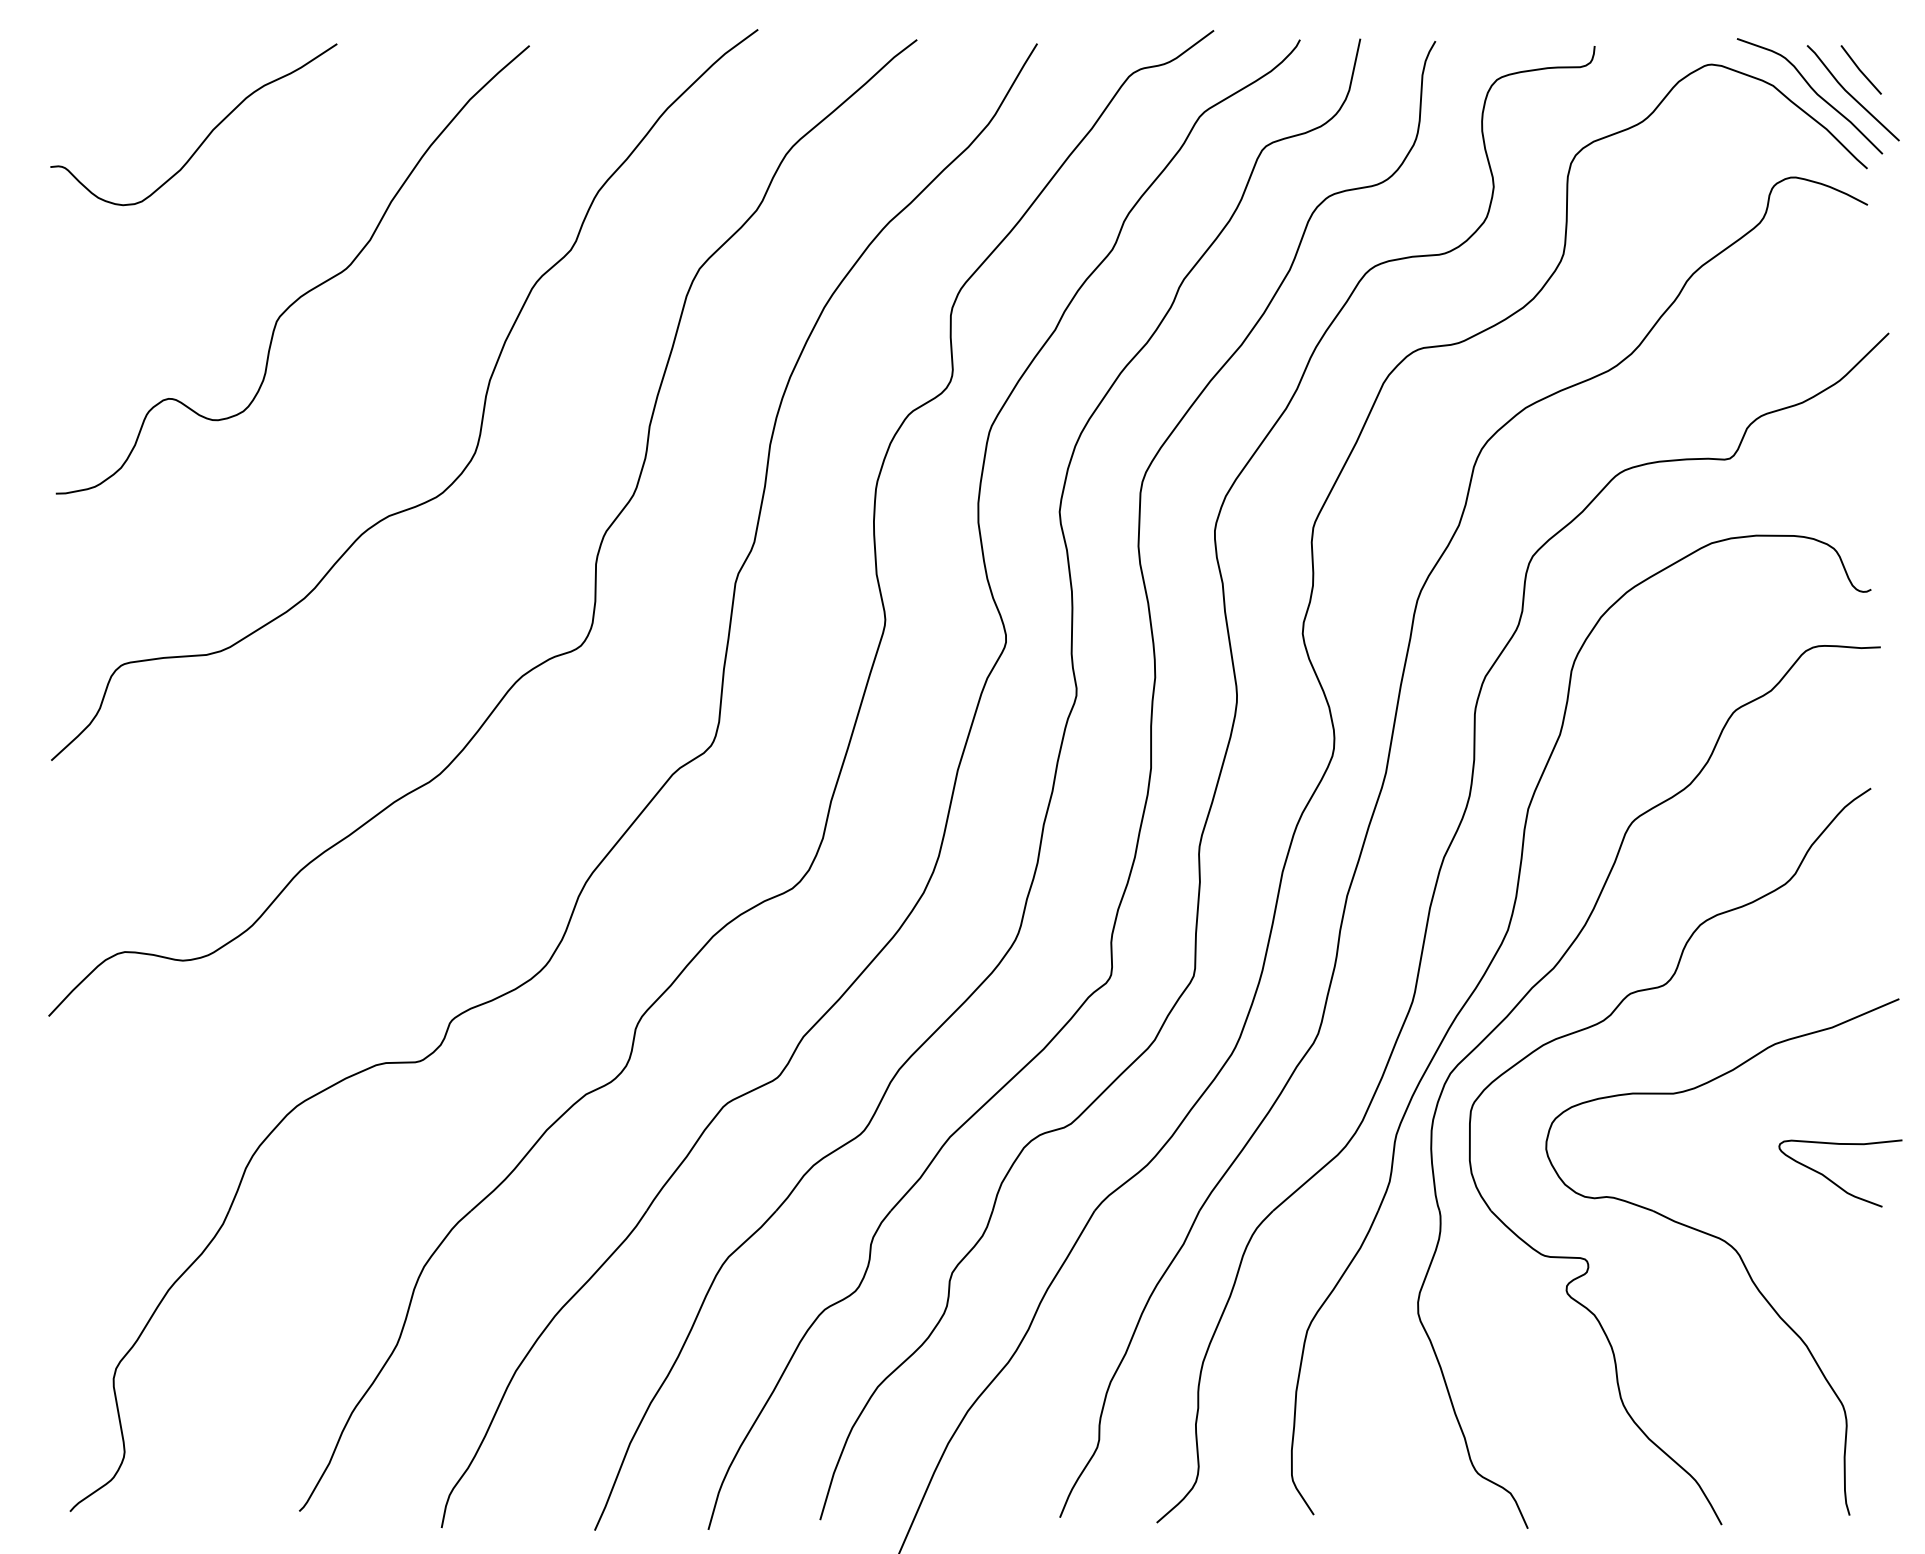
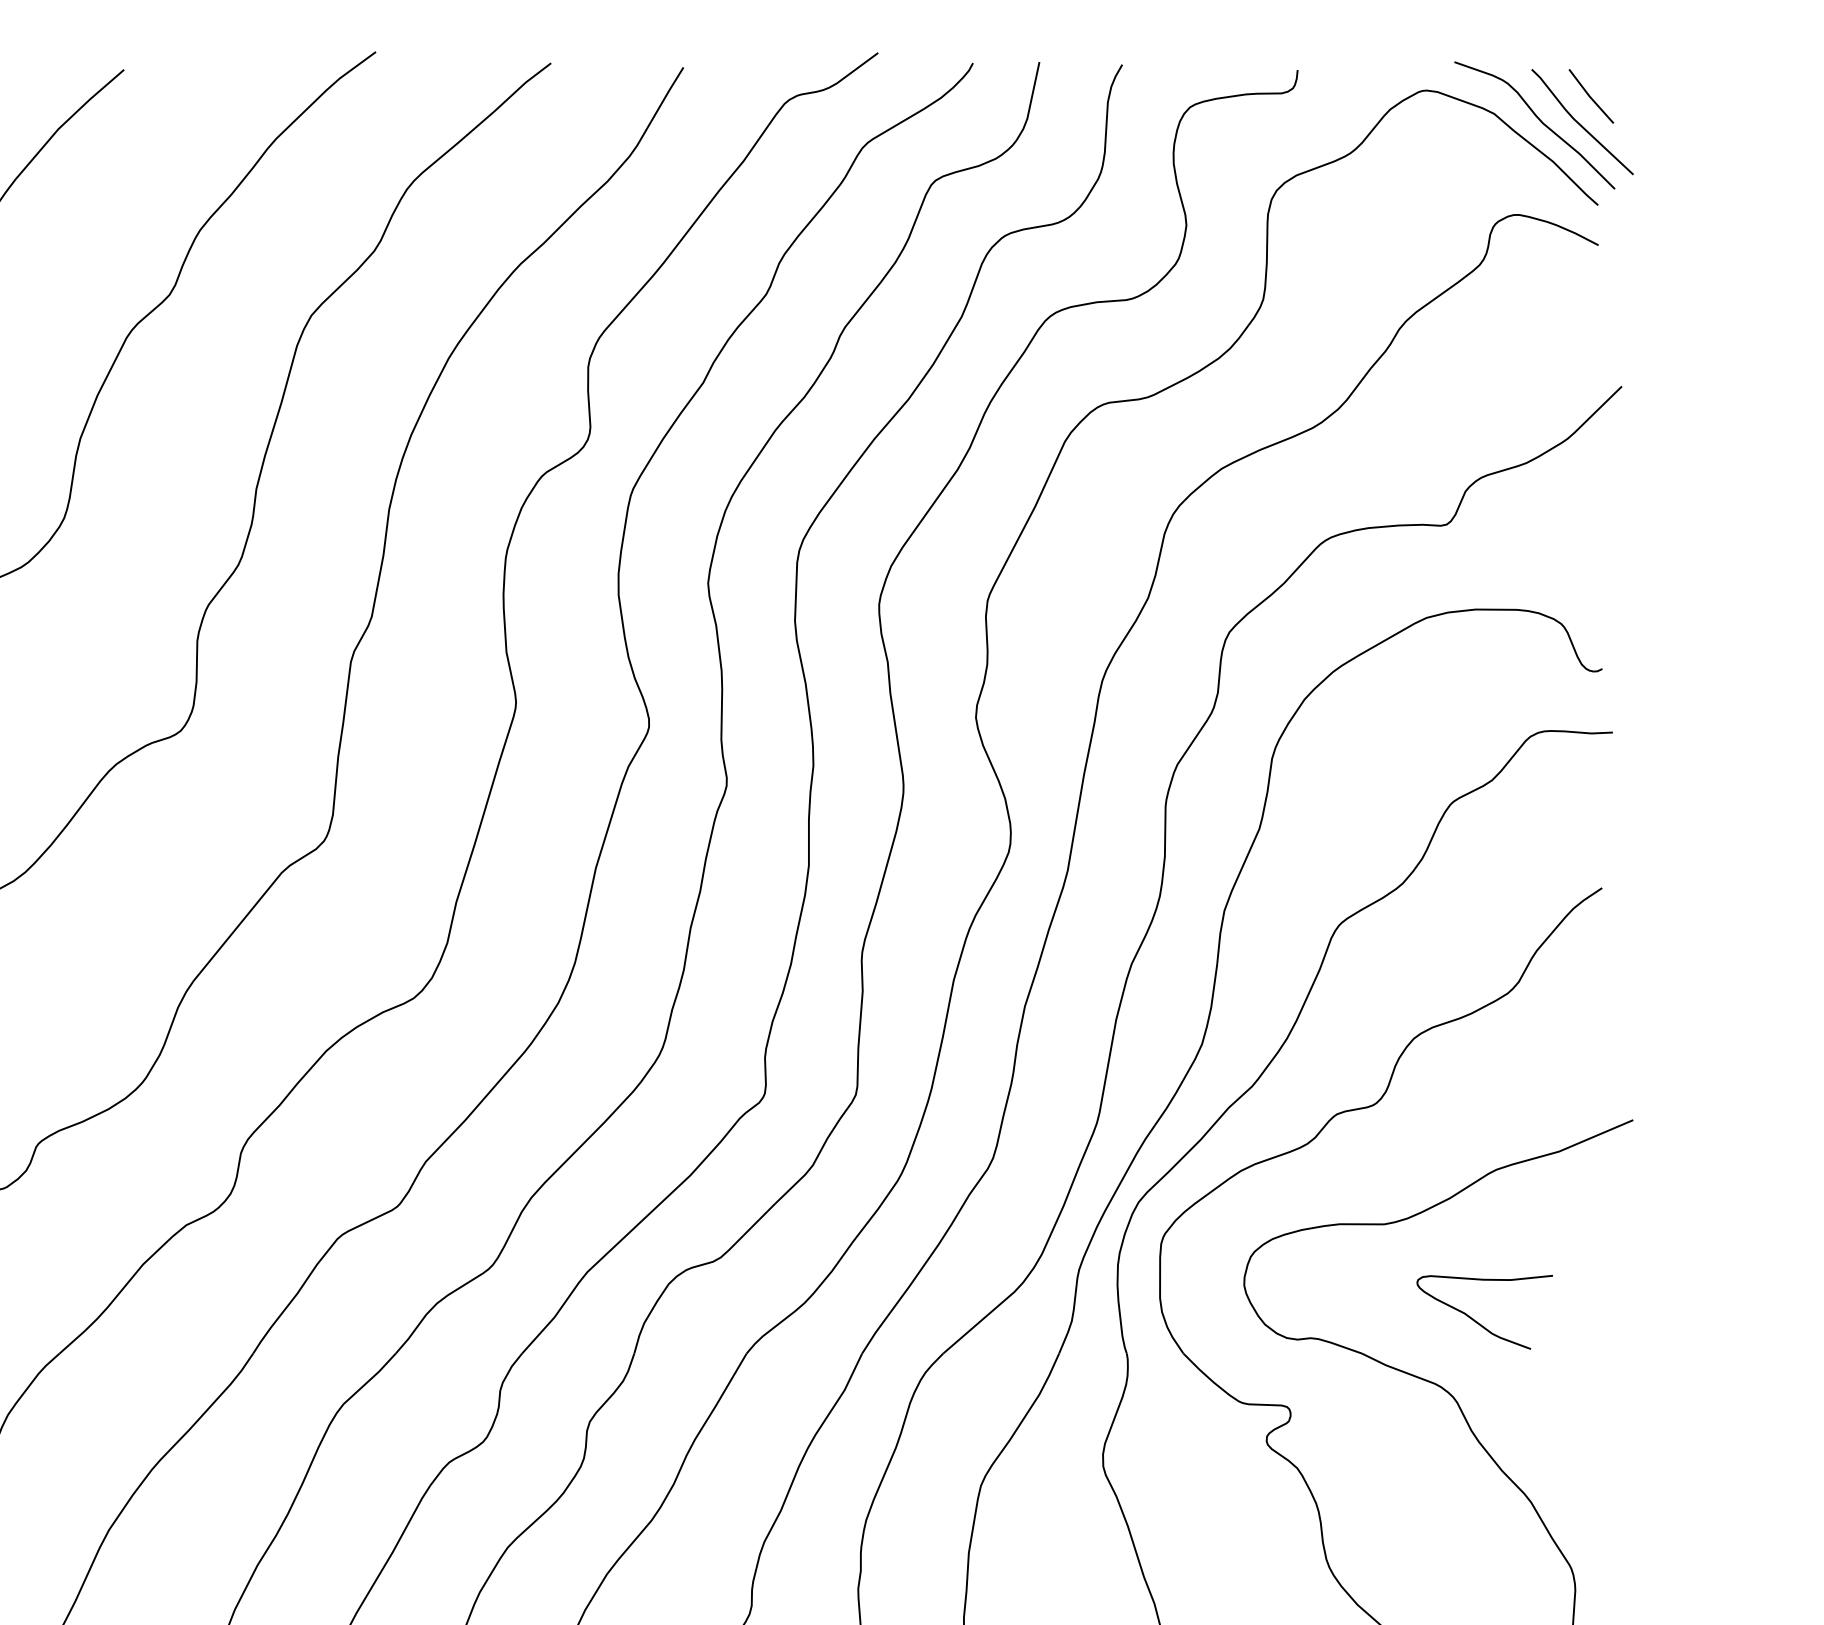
curve: (1832, 1180) -> (1475, 1320), moved

